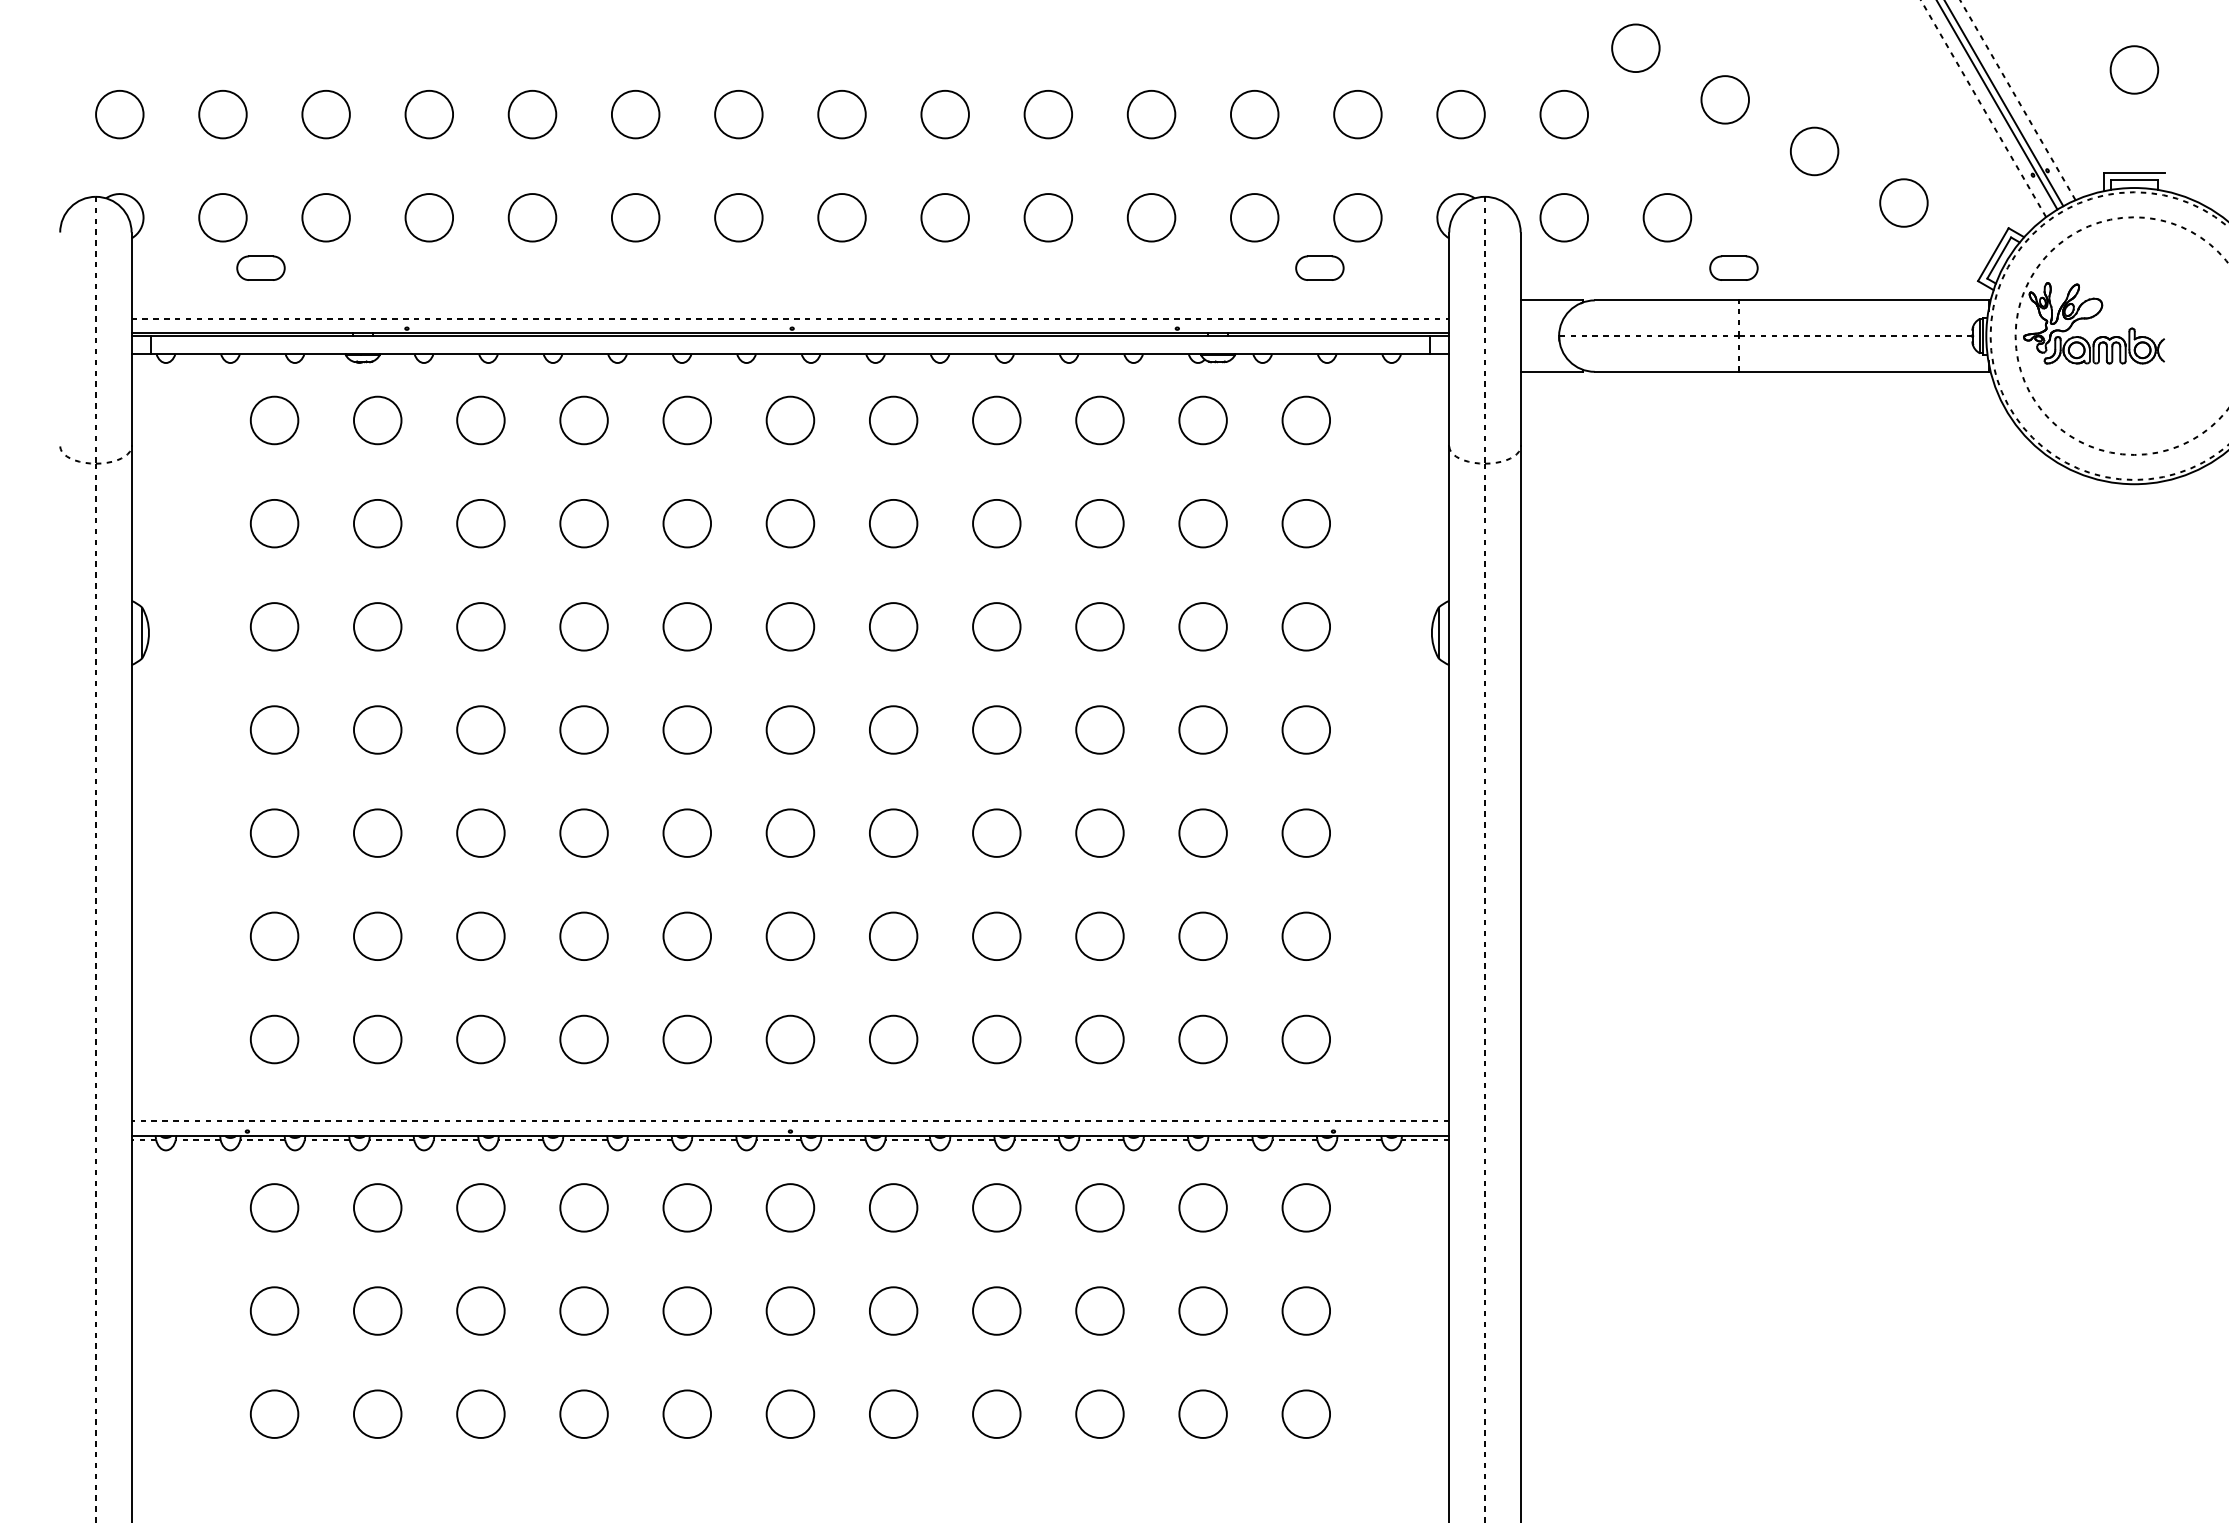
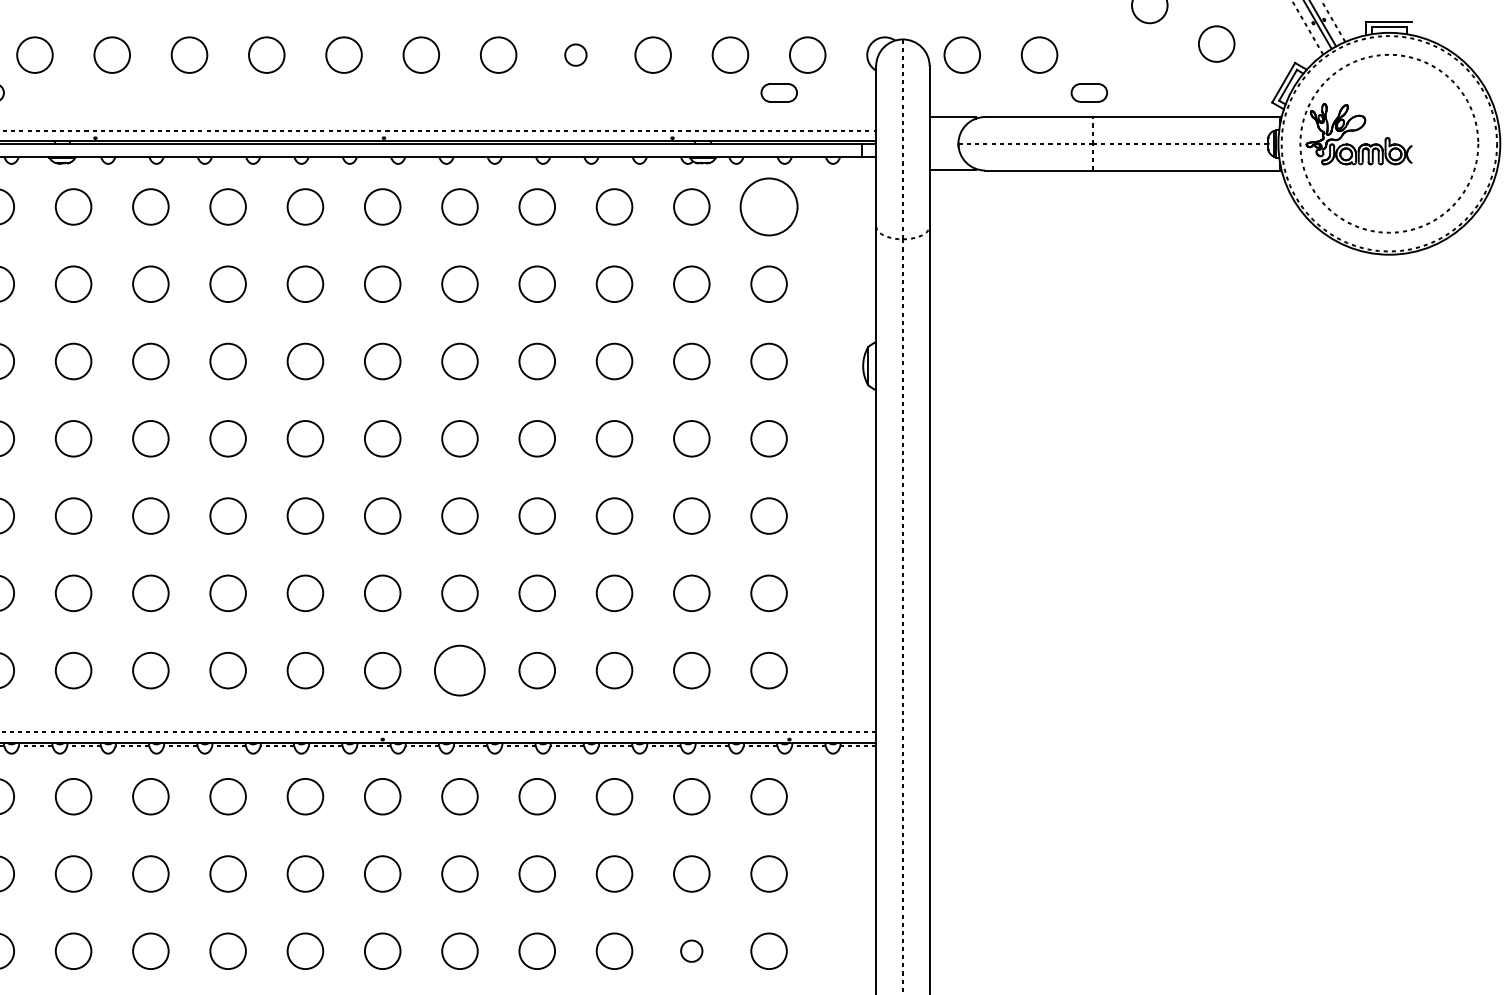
circle: (1048, 217) -> (575, 54), size x0.6
circle: (1306, 420) -> (769, 206), size x1.6
circle: (893, 1039) -> (459, 670), size x1.4
circle: (1202, 1413) -> (691, 950), size x0.6

